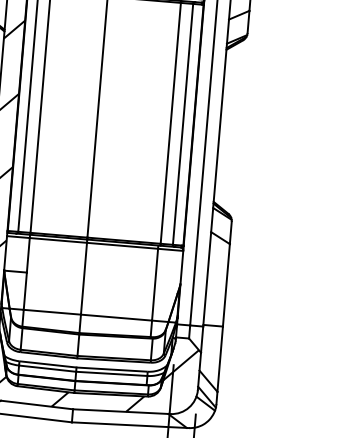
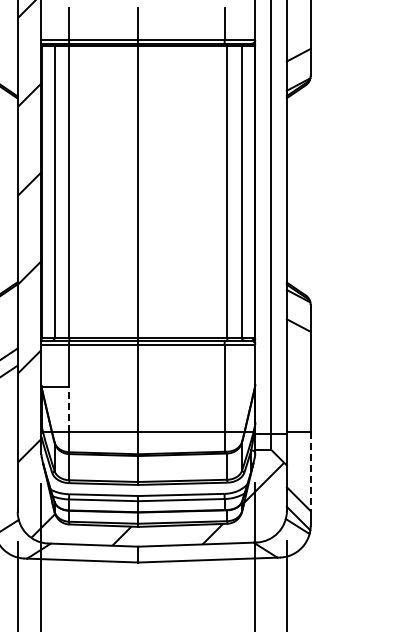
line: (25, 291) -> (69, 409), solid -> dashed
line: (220, 359) -> (310, 471), solid -> dashed

